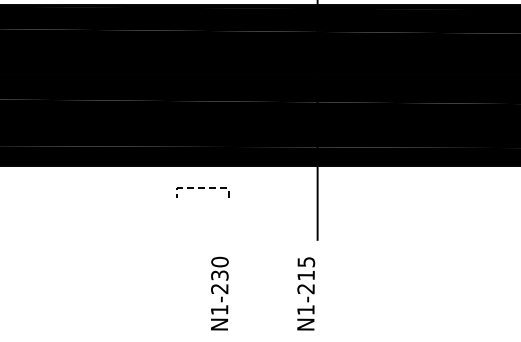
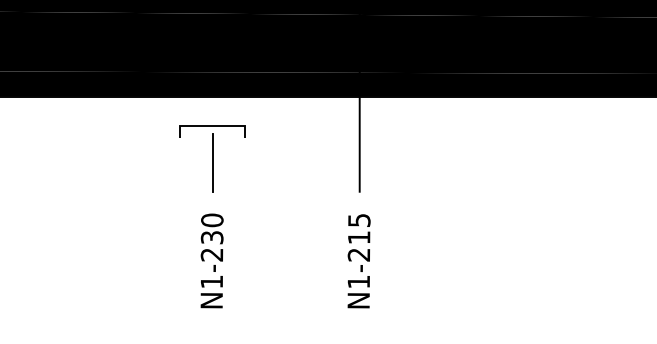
line: (203, 188) -> (213, 125), dashed -> solid
line: (203, 216) -> (213, 161), added
text: (219, 293) -> (211, 260), moved
text: (306, 293) -> (359, 260), moved

